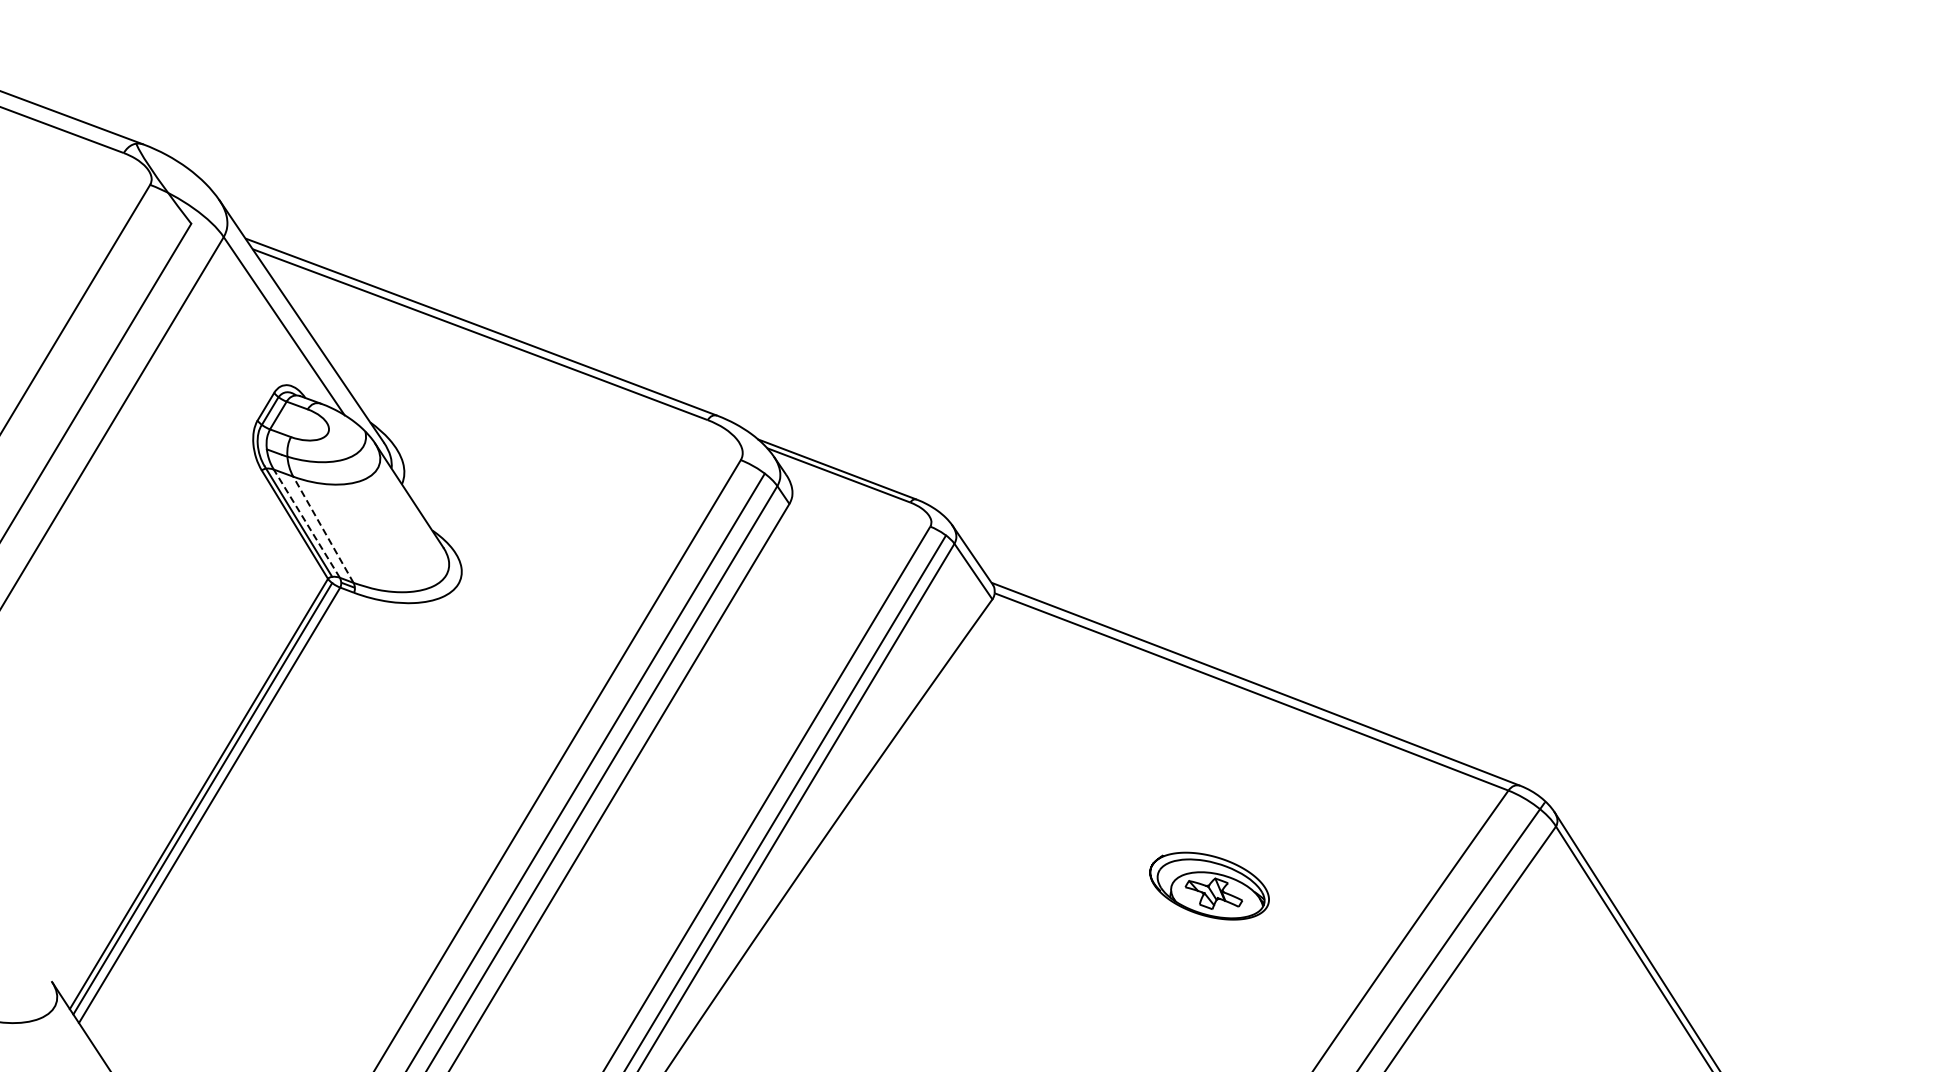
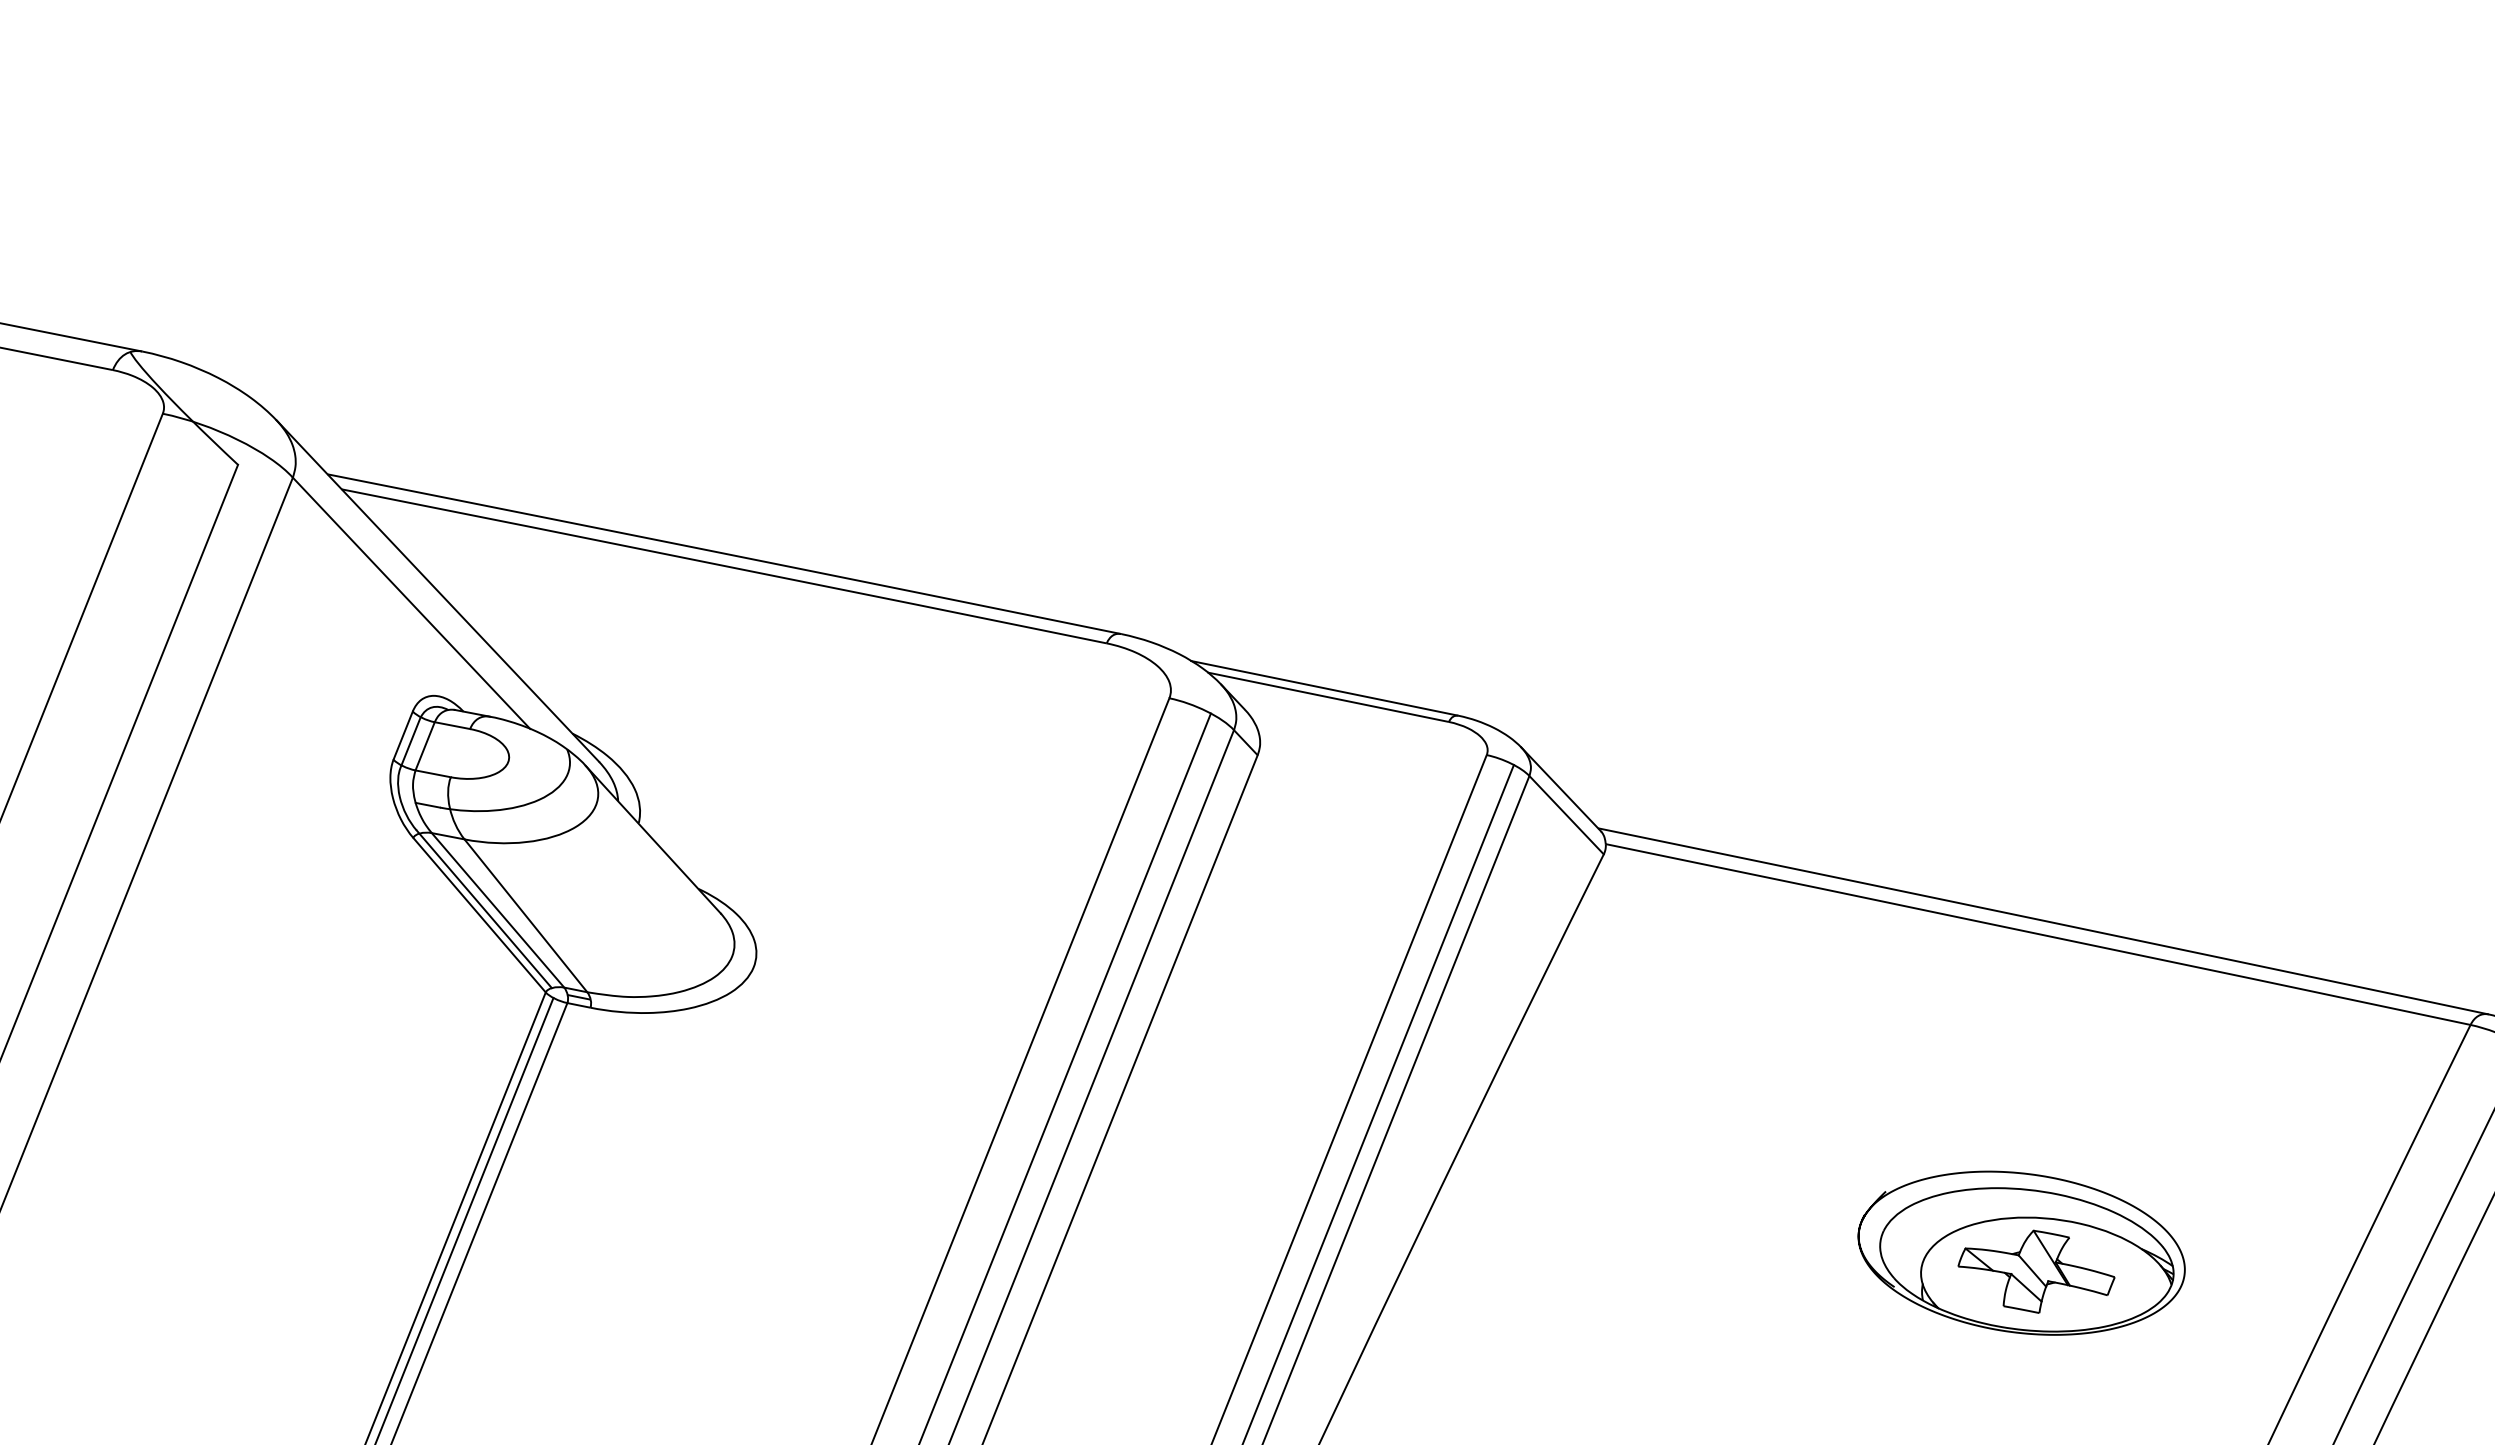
line: (306, 523) -> (497, 910), dashed -> solid
line: (323, 529) -> (525, 915), dashed -> solid
part: (1209, 885) -> (2021, 1252), size x1.67

